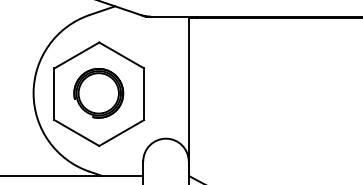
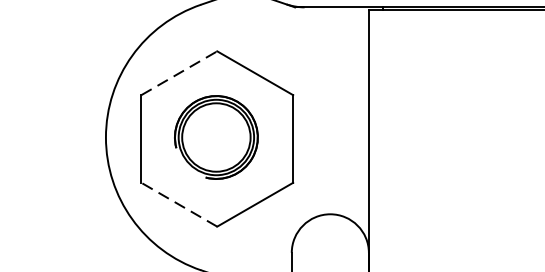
line: (76, 55) -> (178, 73), solid -> dashed
line: (76, 133) -> (178, 205), solid -> dashed

